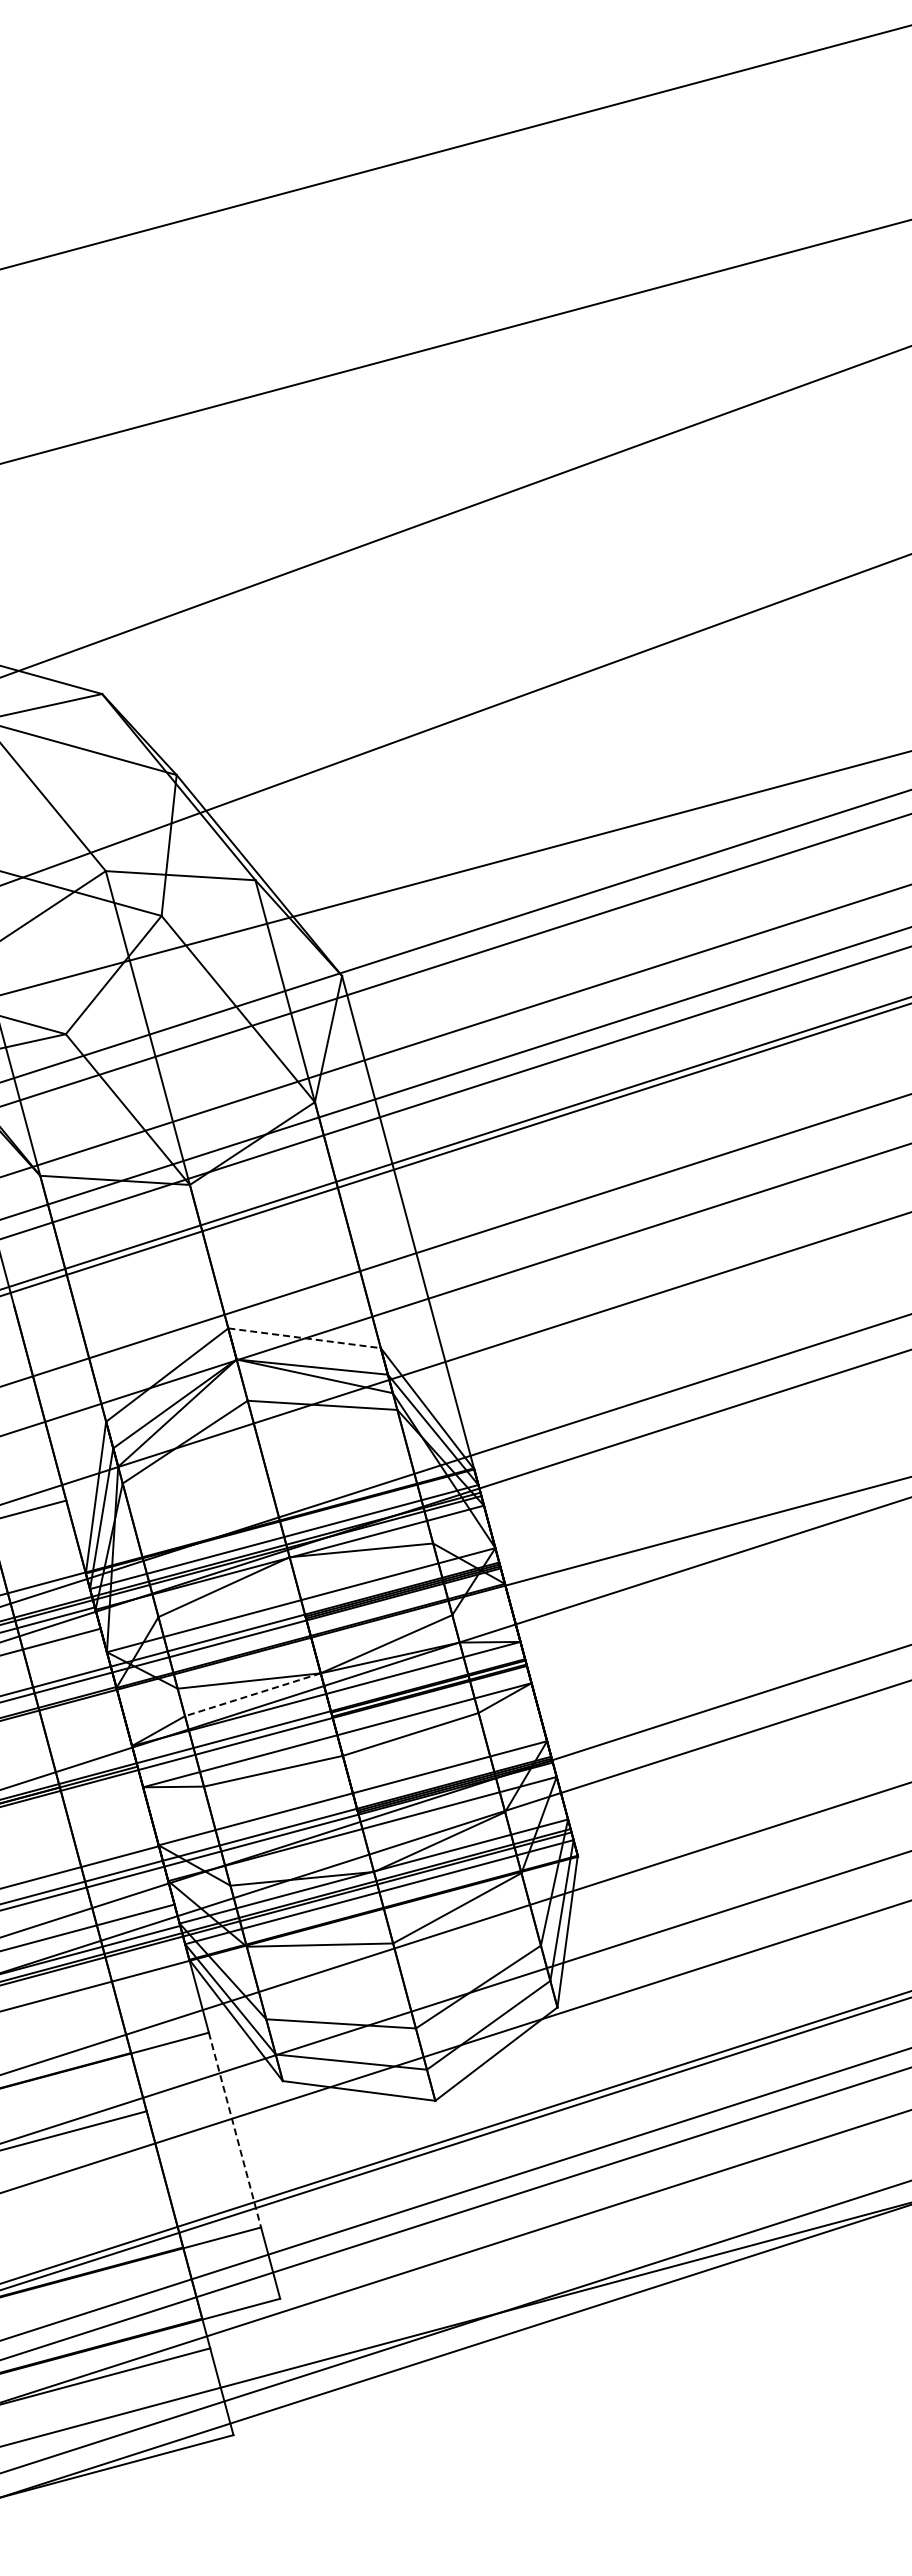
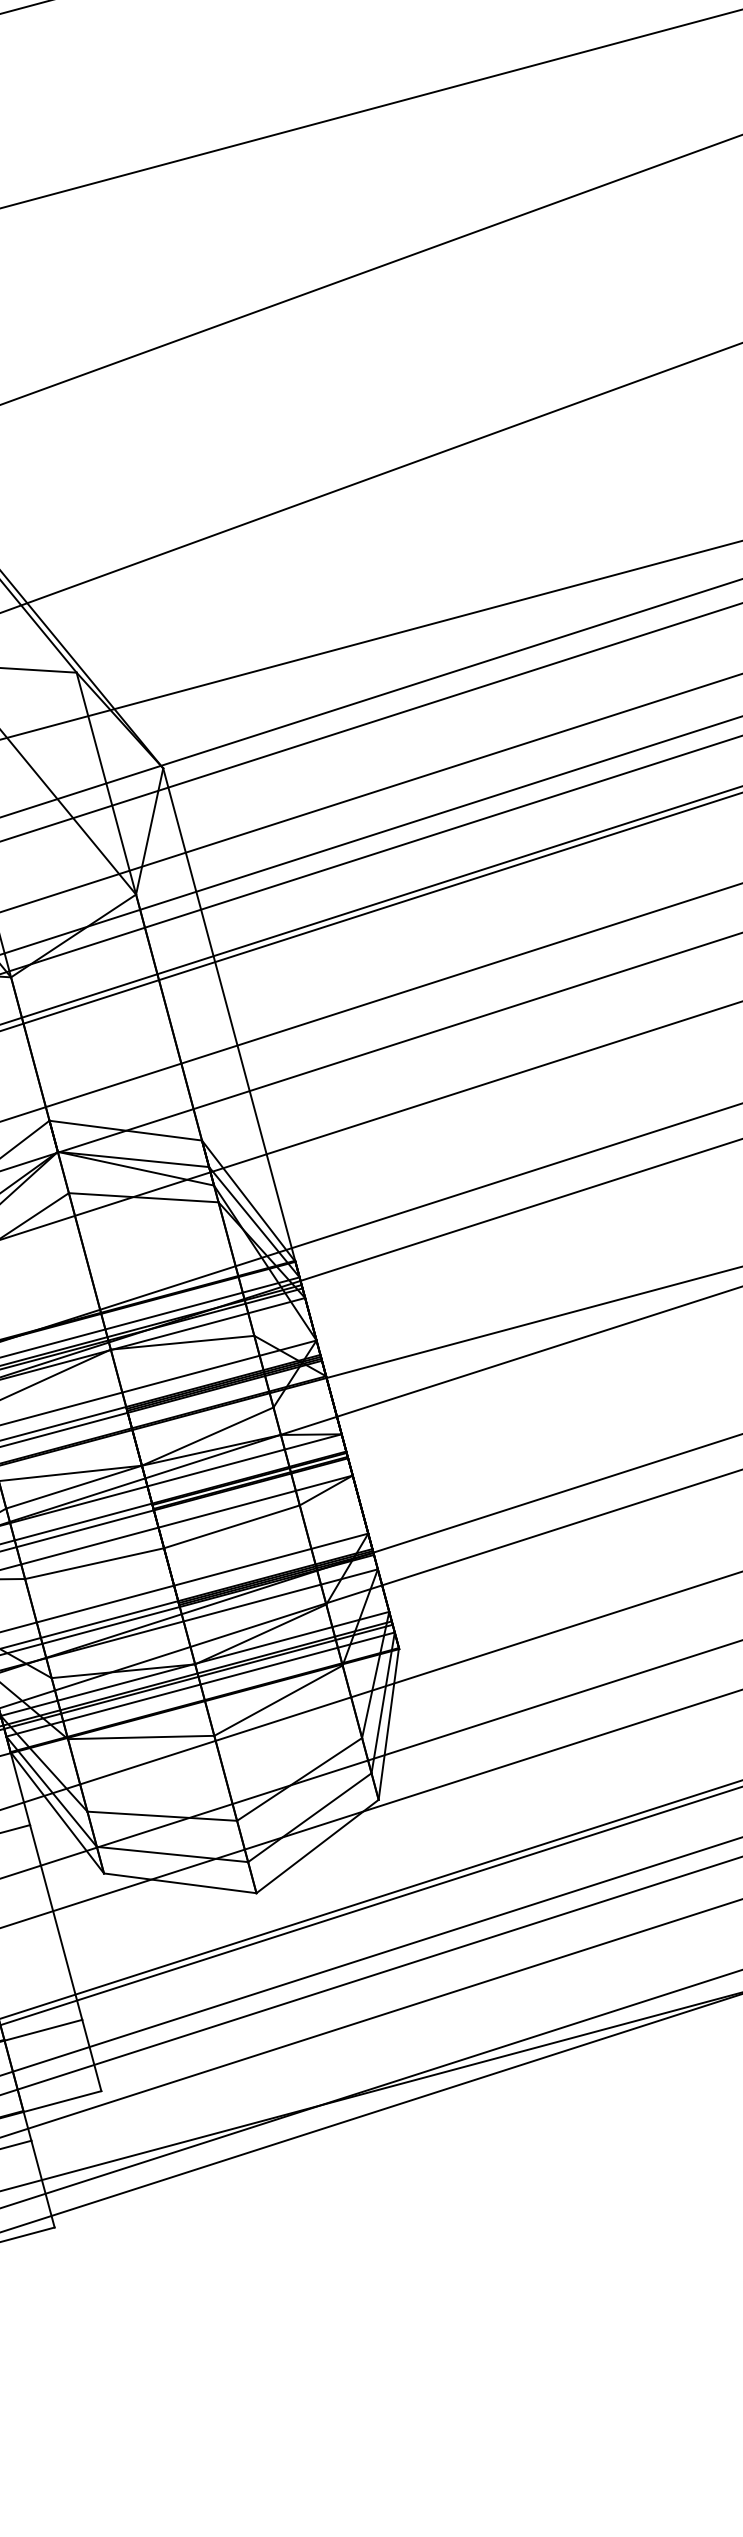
line: (304, 1338) -> (125, 1130), dashed -> solid
line: (252, 1694) -> (73, 1486), dashed -> solid
line: (235, 2130) -> (56, 1922), dashed -> solid

